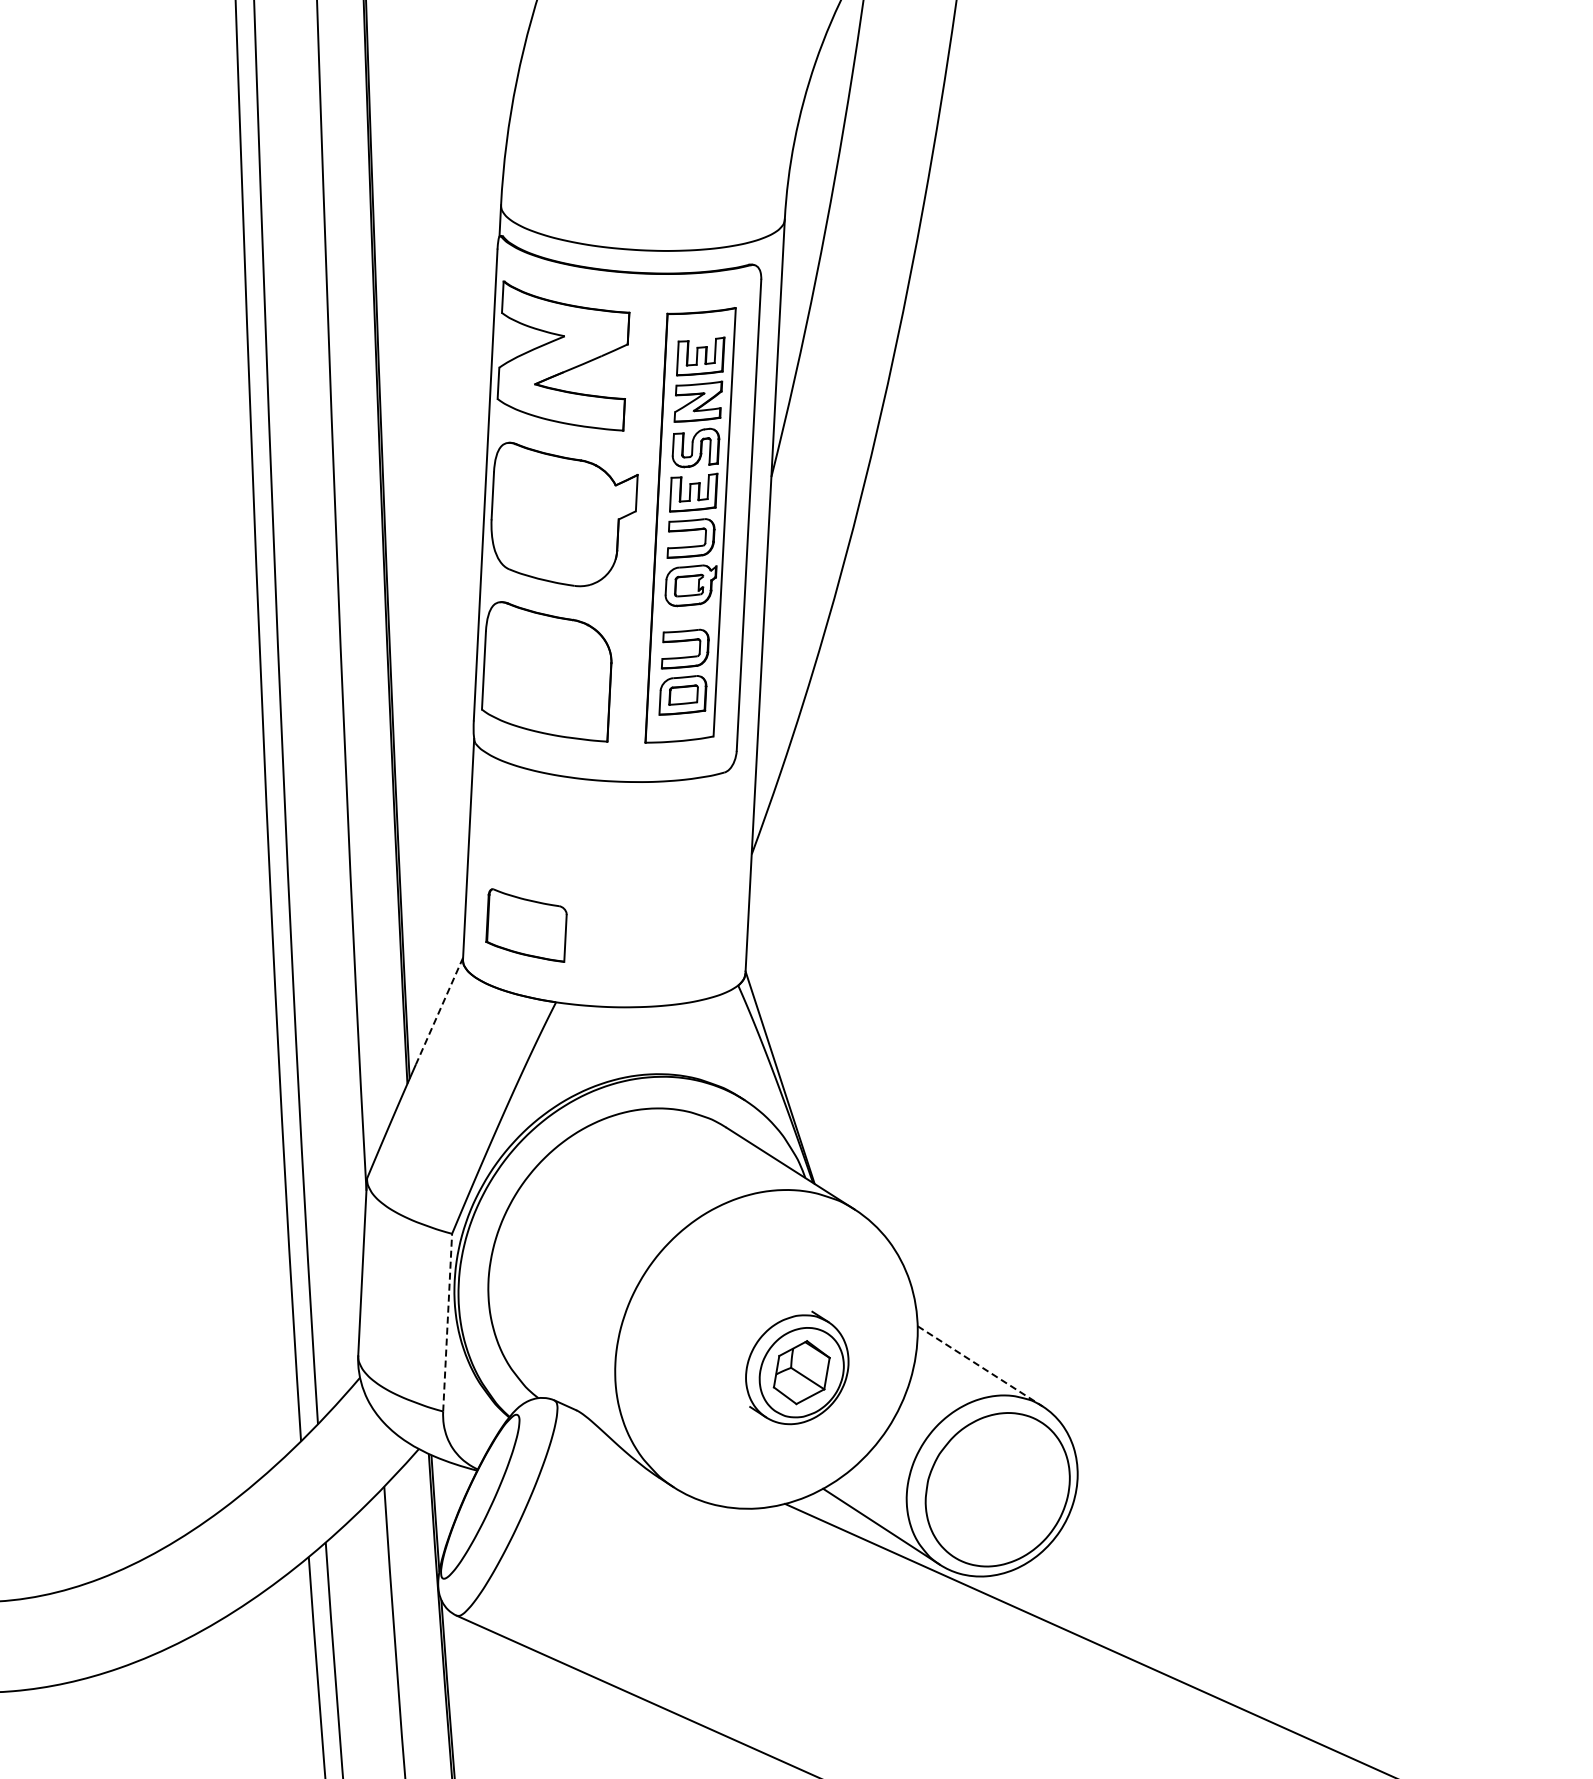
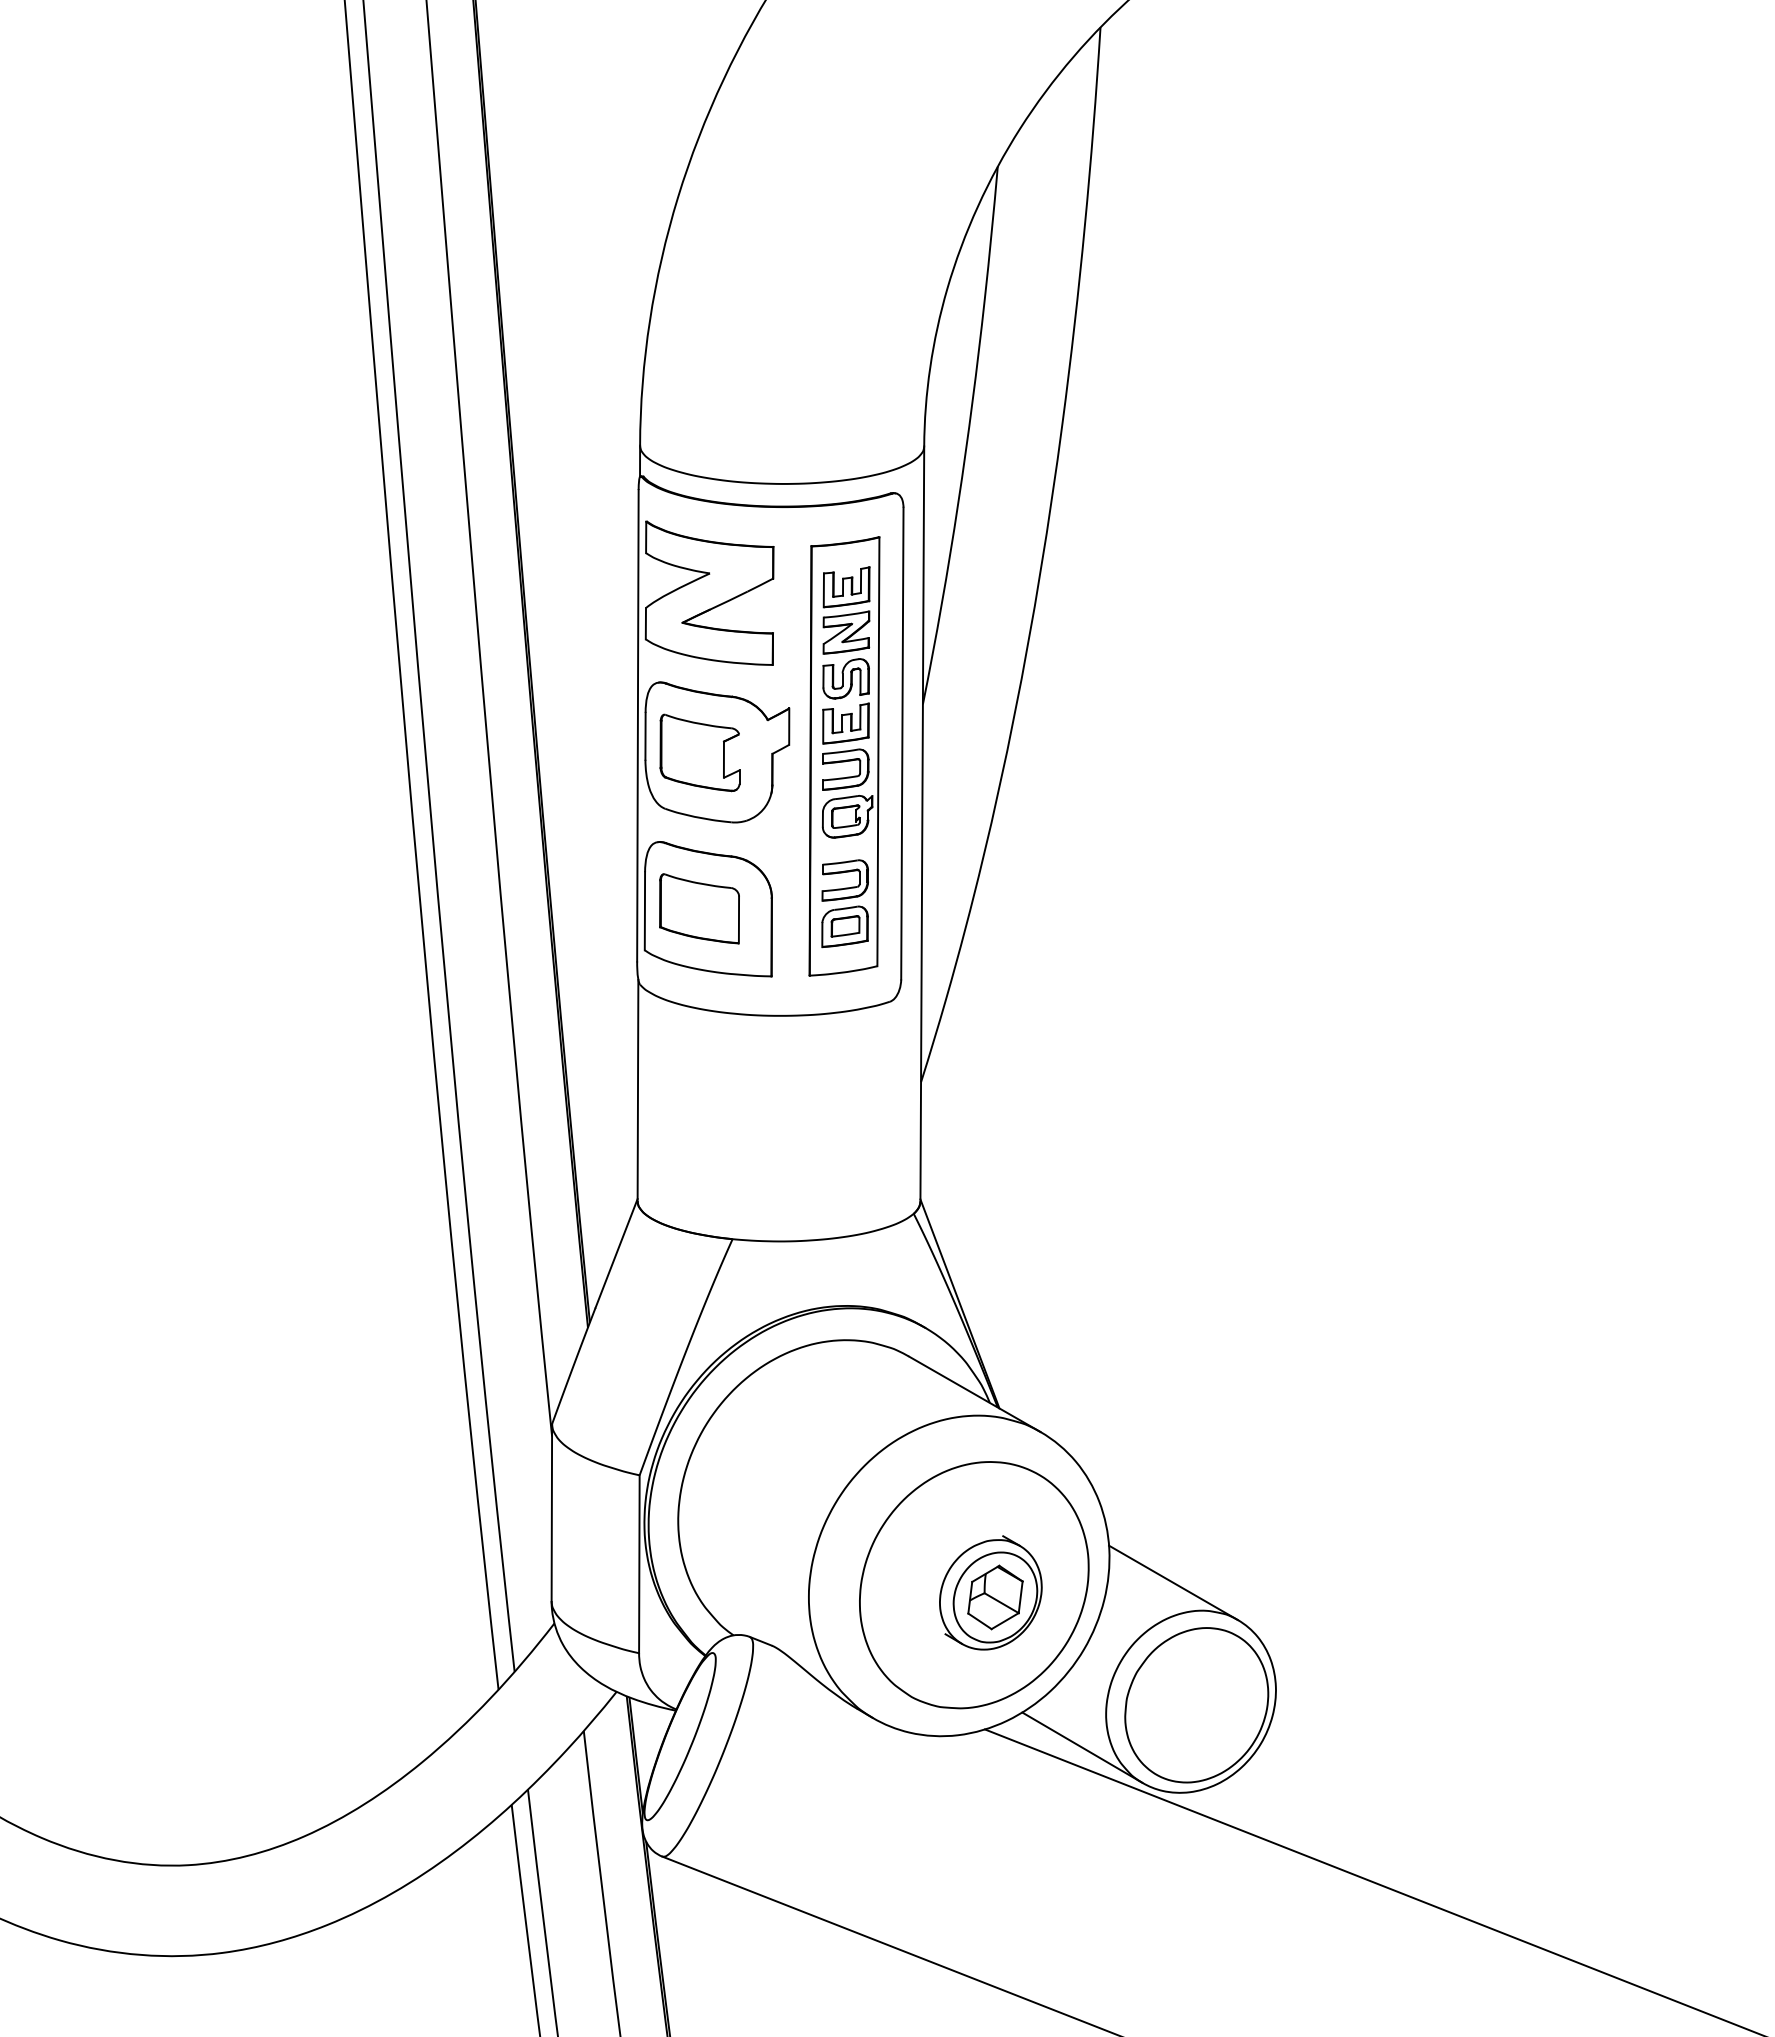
part: (545, 514) -> (699, 752), added
part: (526, 925) -> (699, 908), moved
line: (439, 1011) -> (616, 1253), dashed -> solid
line: (447, 1322) -> (639, 1564), dashed -> solid
part: (781, 1359) -> (974, 1585), added
line: (980, 1367) -> (1173, 1583), dashed -> solid

